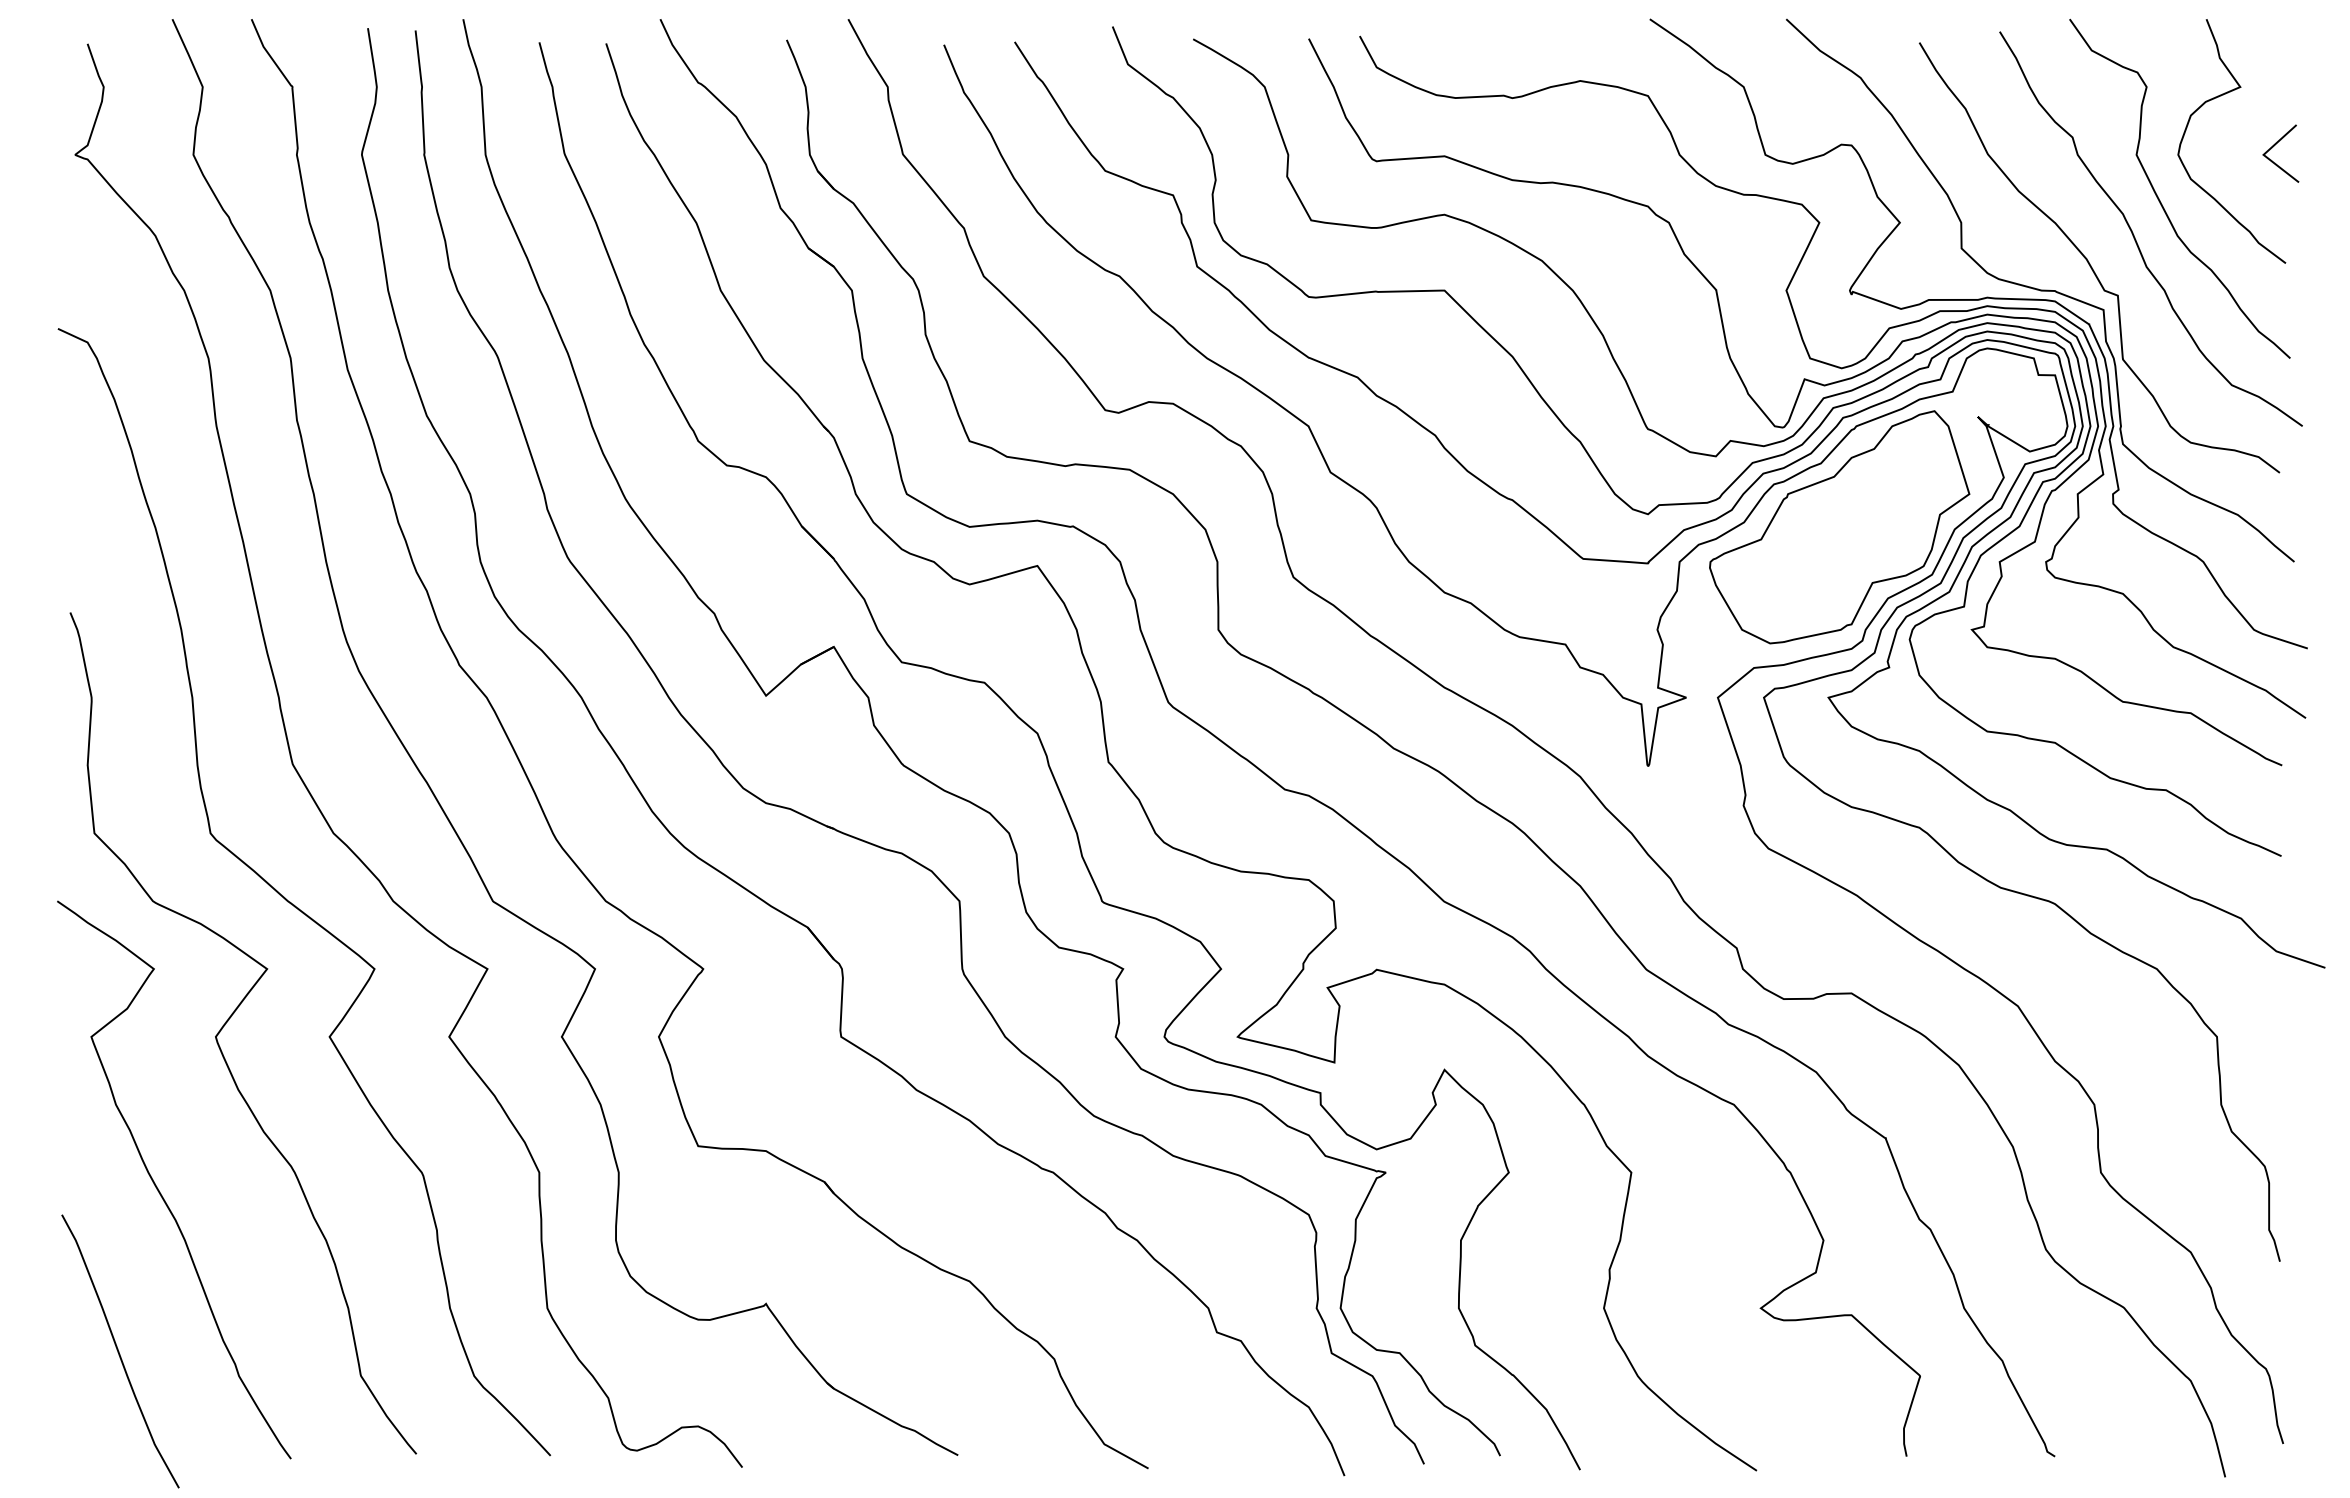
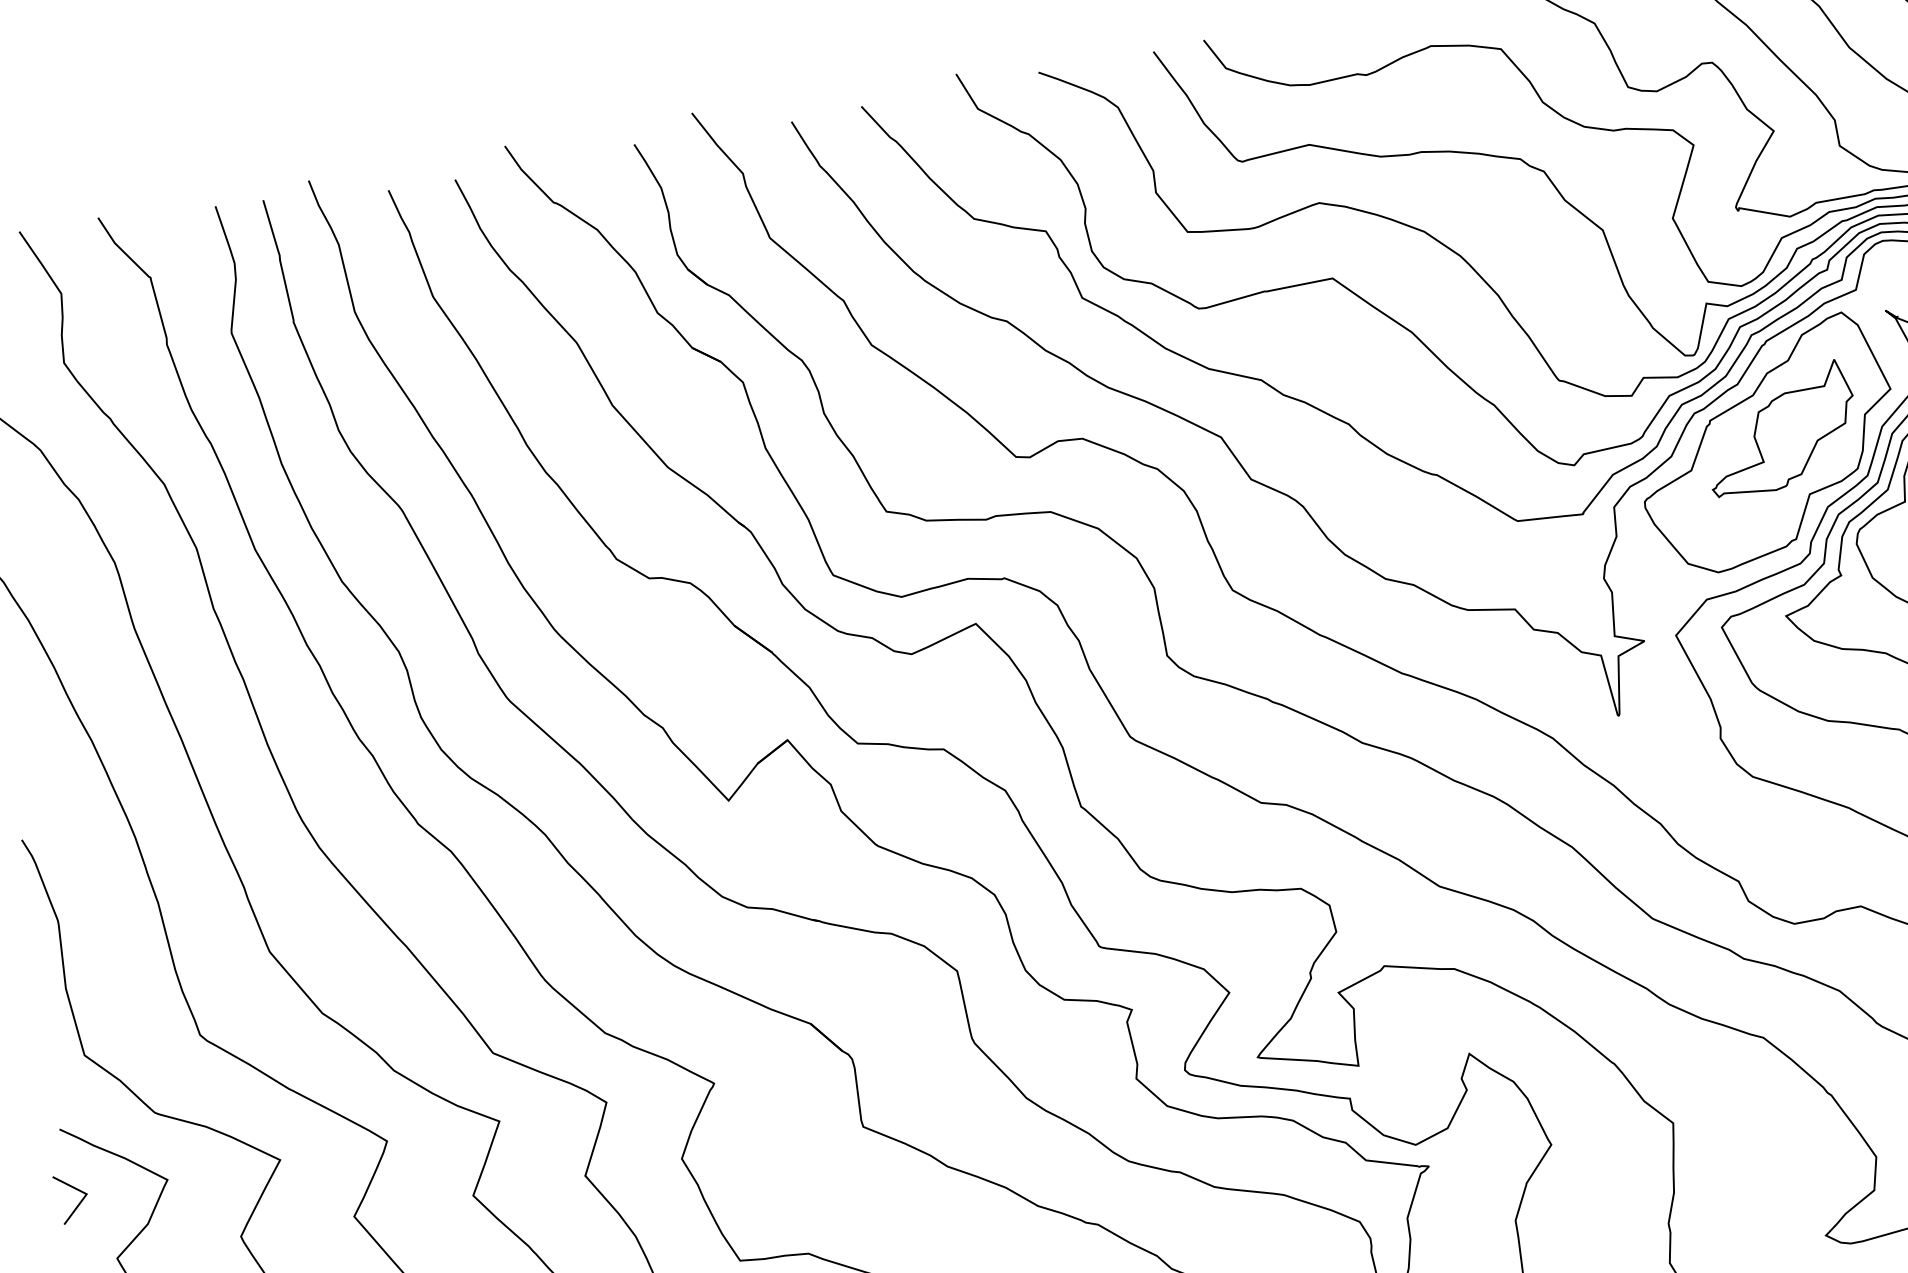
part: (1854, 514) -> (1779, 429), added
line: (63, 976) -> (78, 1203), added

